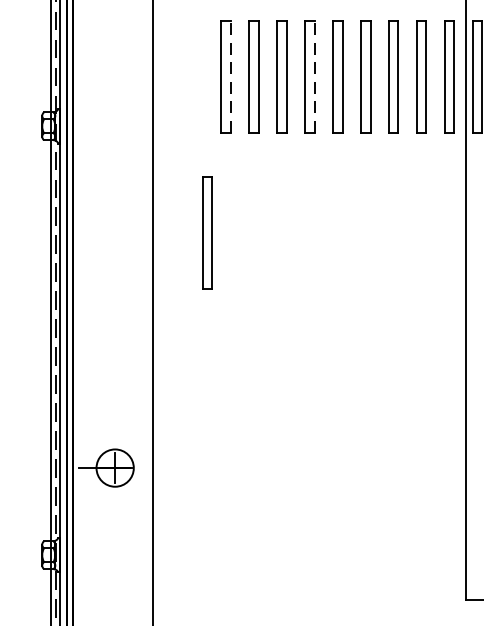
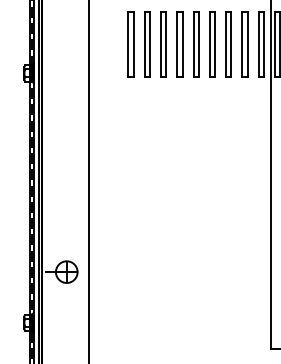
line: (229, 76) -> (133, 44), dashed -> solid
line: (314, 76) -> (182, 44), dashed -> solid
part: (207, 232) -> (120, 135), removed

